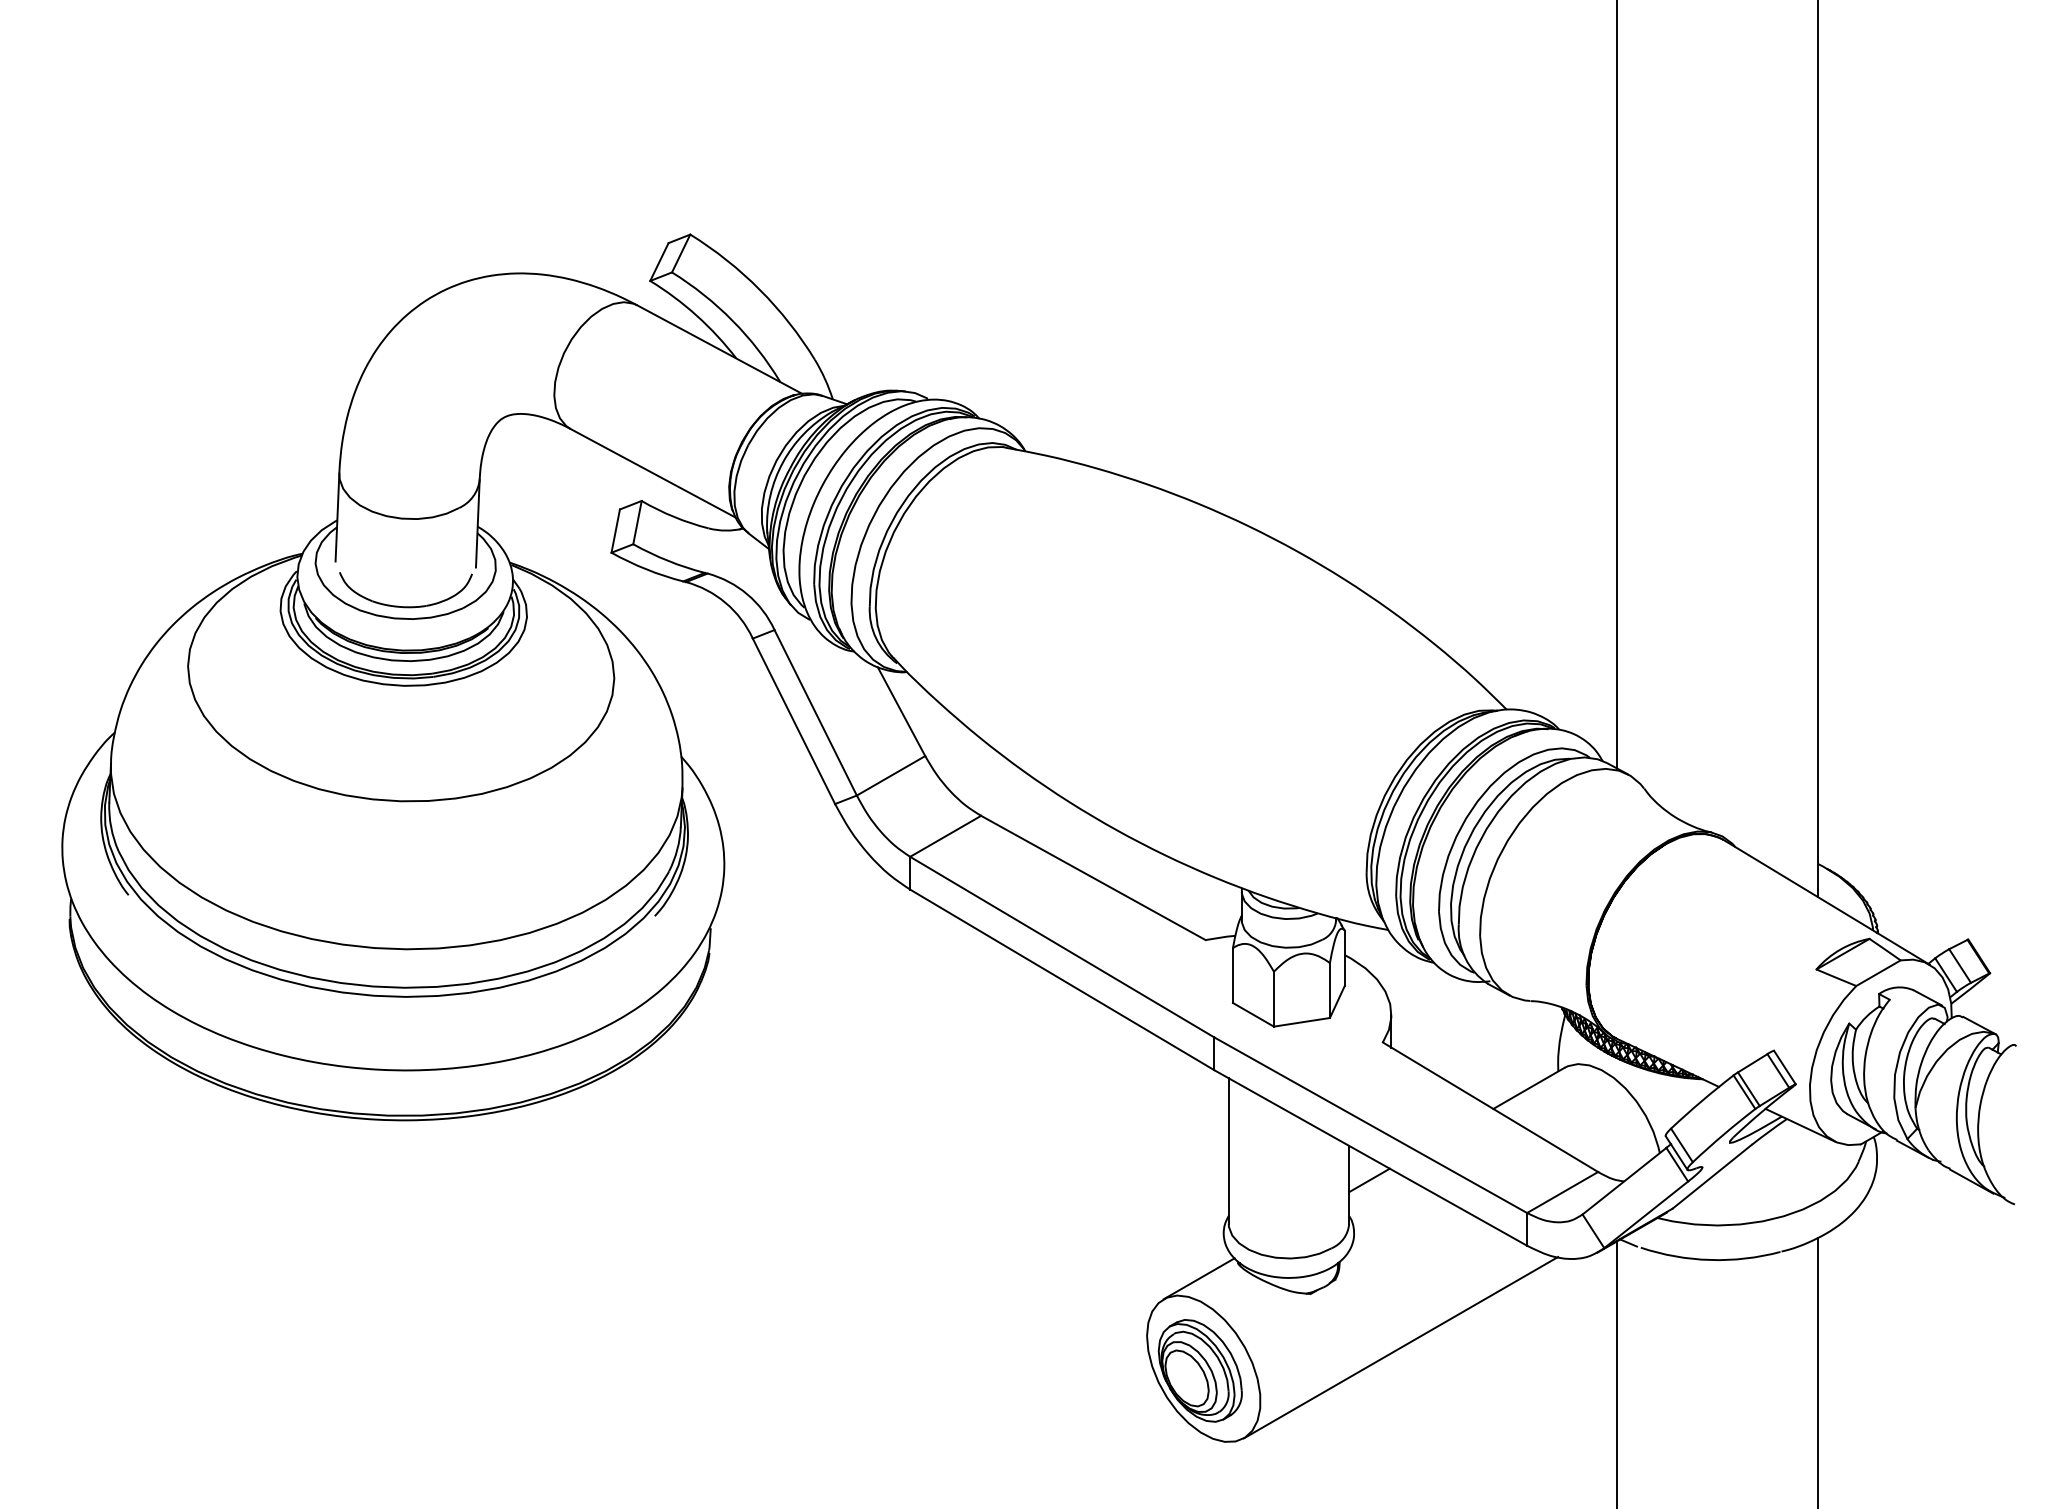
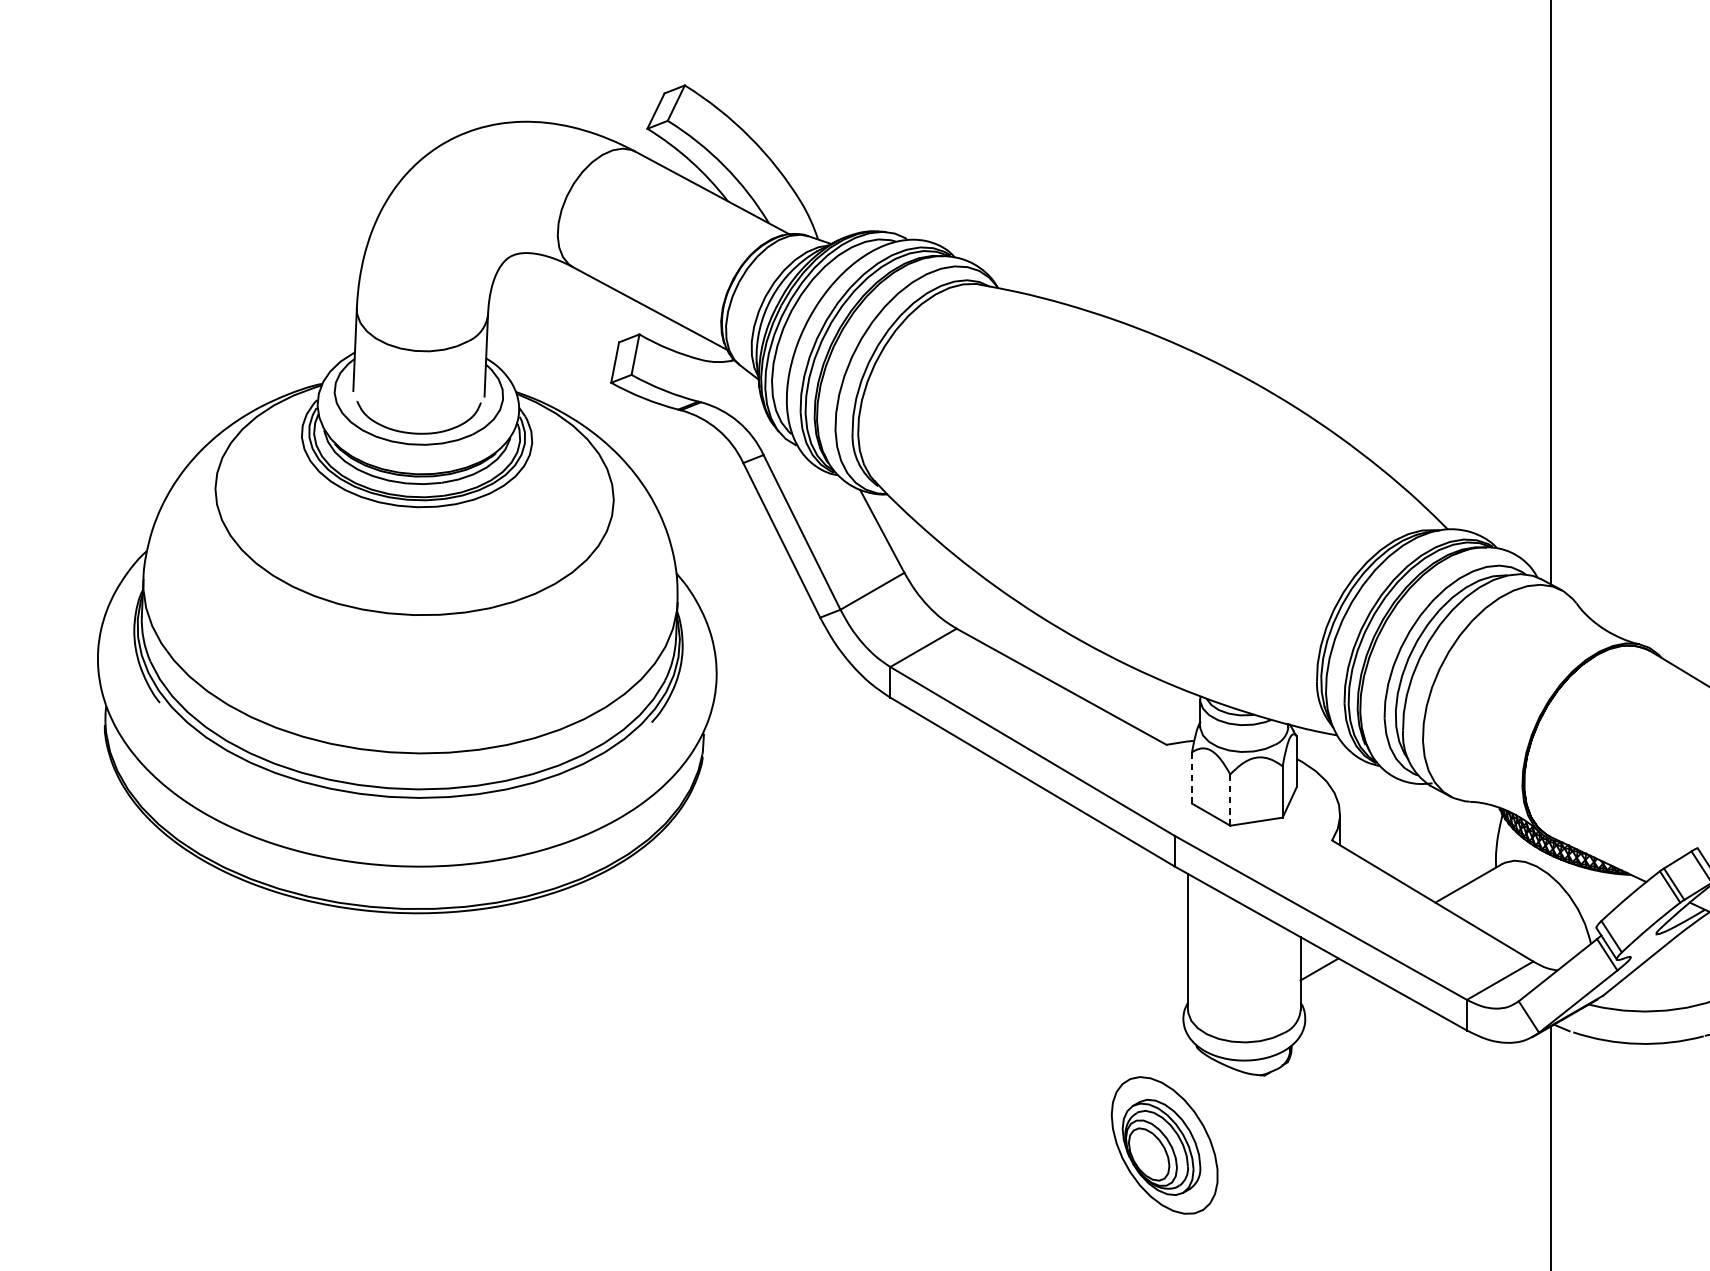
line: (1232, 976) -> (1191, 778), solid -> dashed
line: (1273, 999) -> (1229, 800), solid -> dashed
line: (1198, 1278) -> (1159, 1061), removed
line: (1400, 1347) -> (1348, 1125), removed

